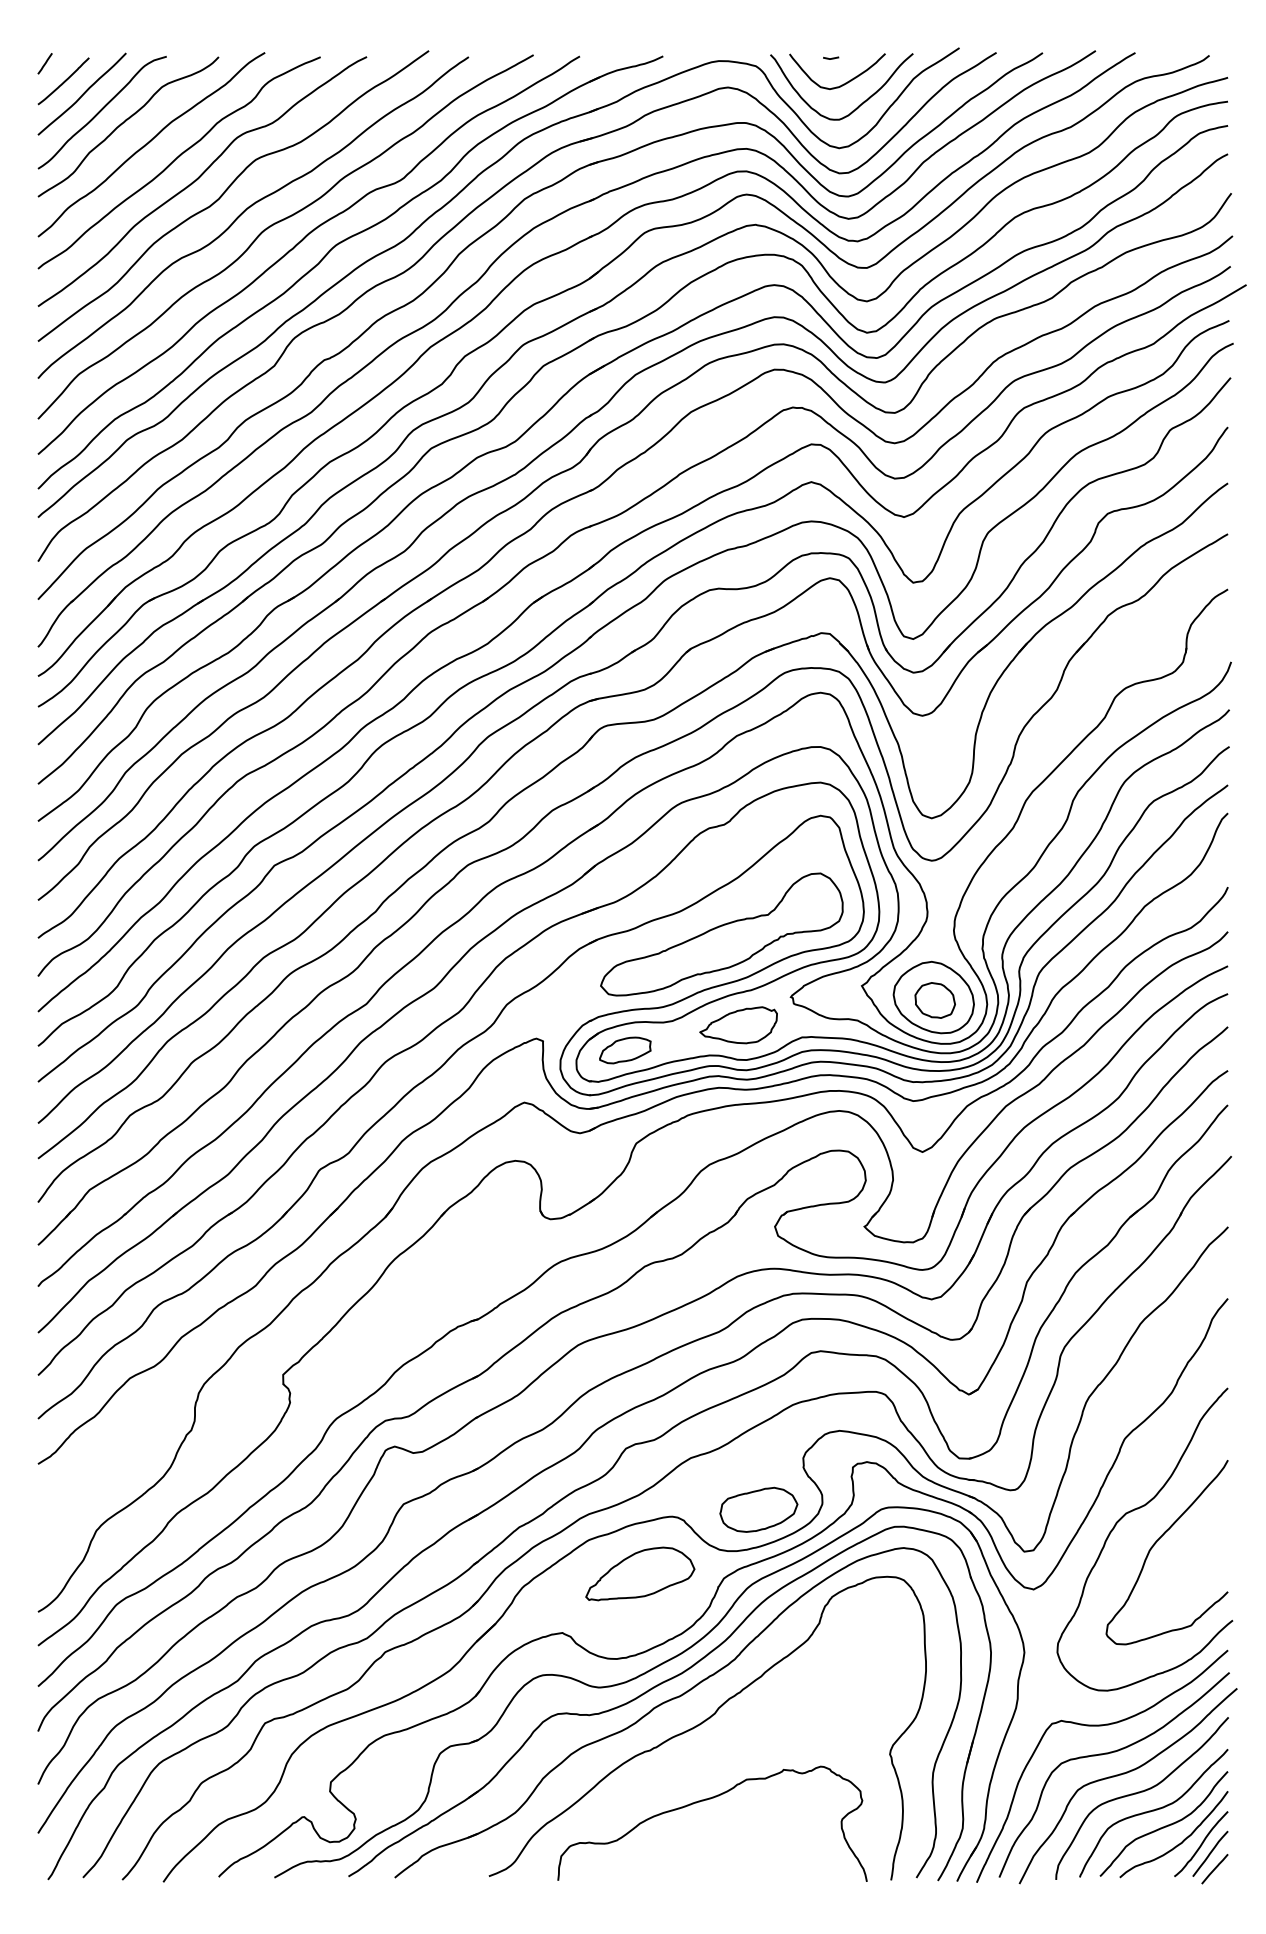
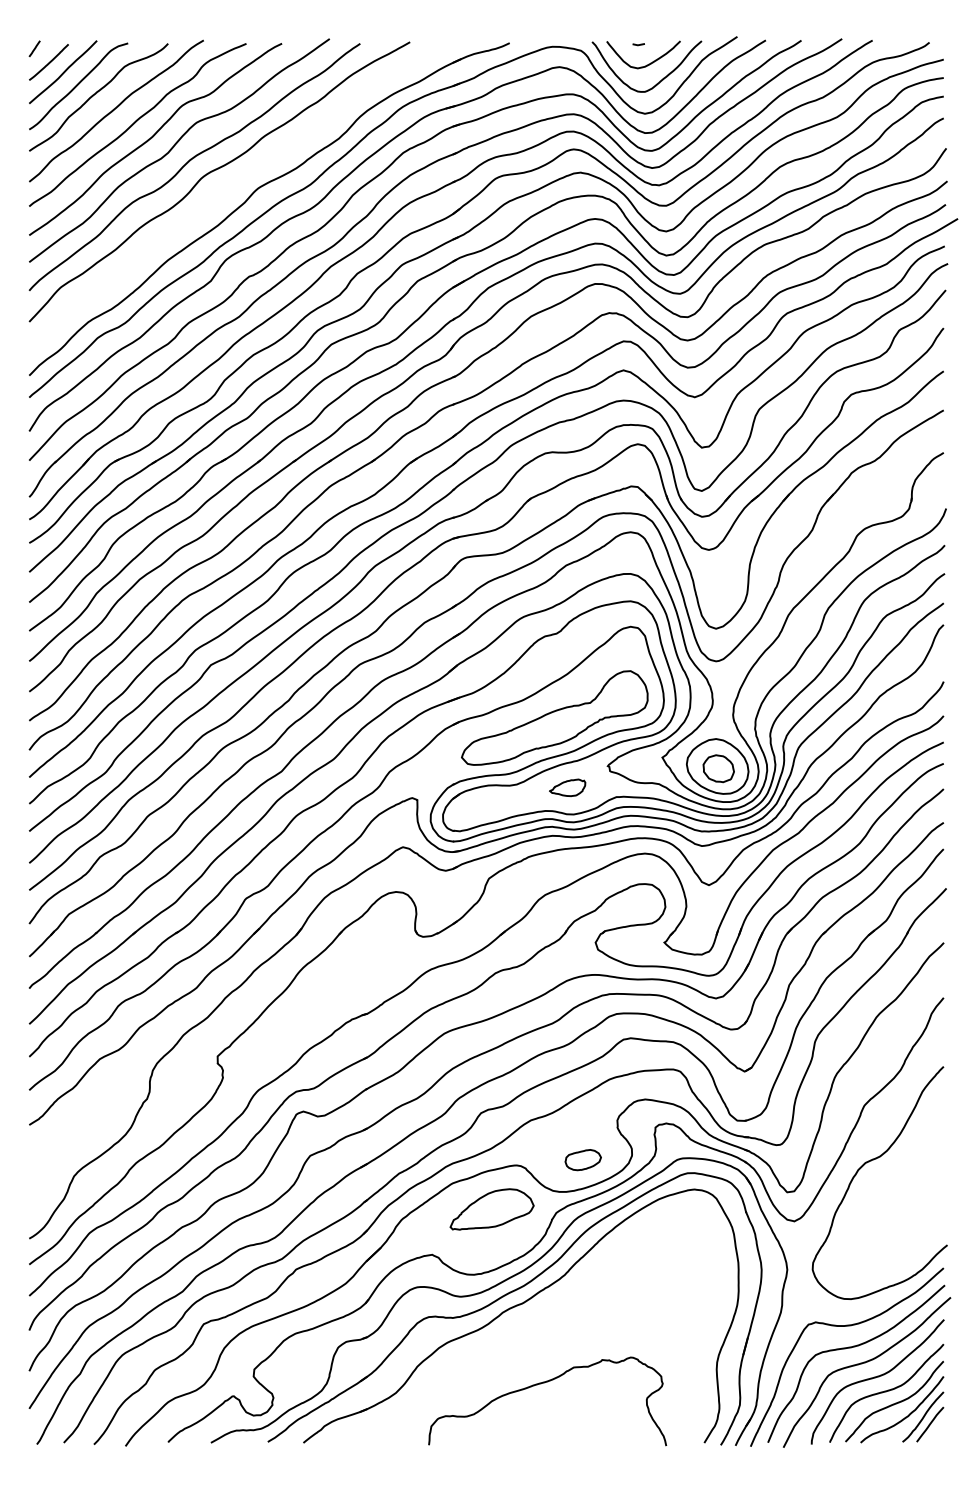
curve: (301, 242) -> (231, 186), removed
part: (738, 1025) -> (567, 787), size x0.6
part: (625, 1050) -> (480, 807), removed
part: (758, 1509) -> (582, 1159), size x0.6
curve: (1156, 1543) -> (888, 1186), removed
curve: (703, 1723) -> (540, 1324), removed
line: (1214, 1869) -> (933, 1436), removed

